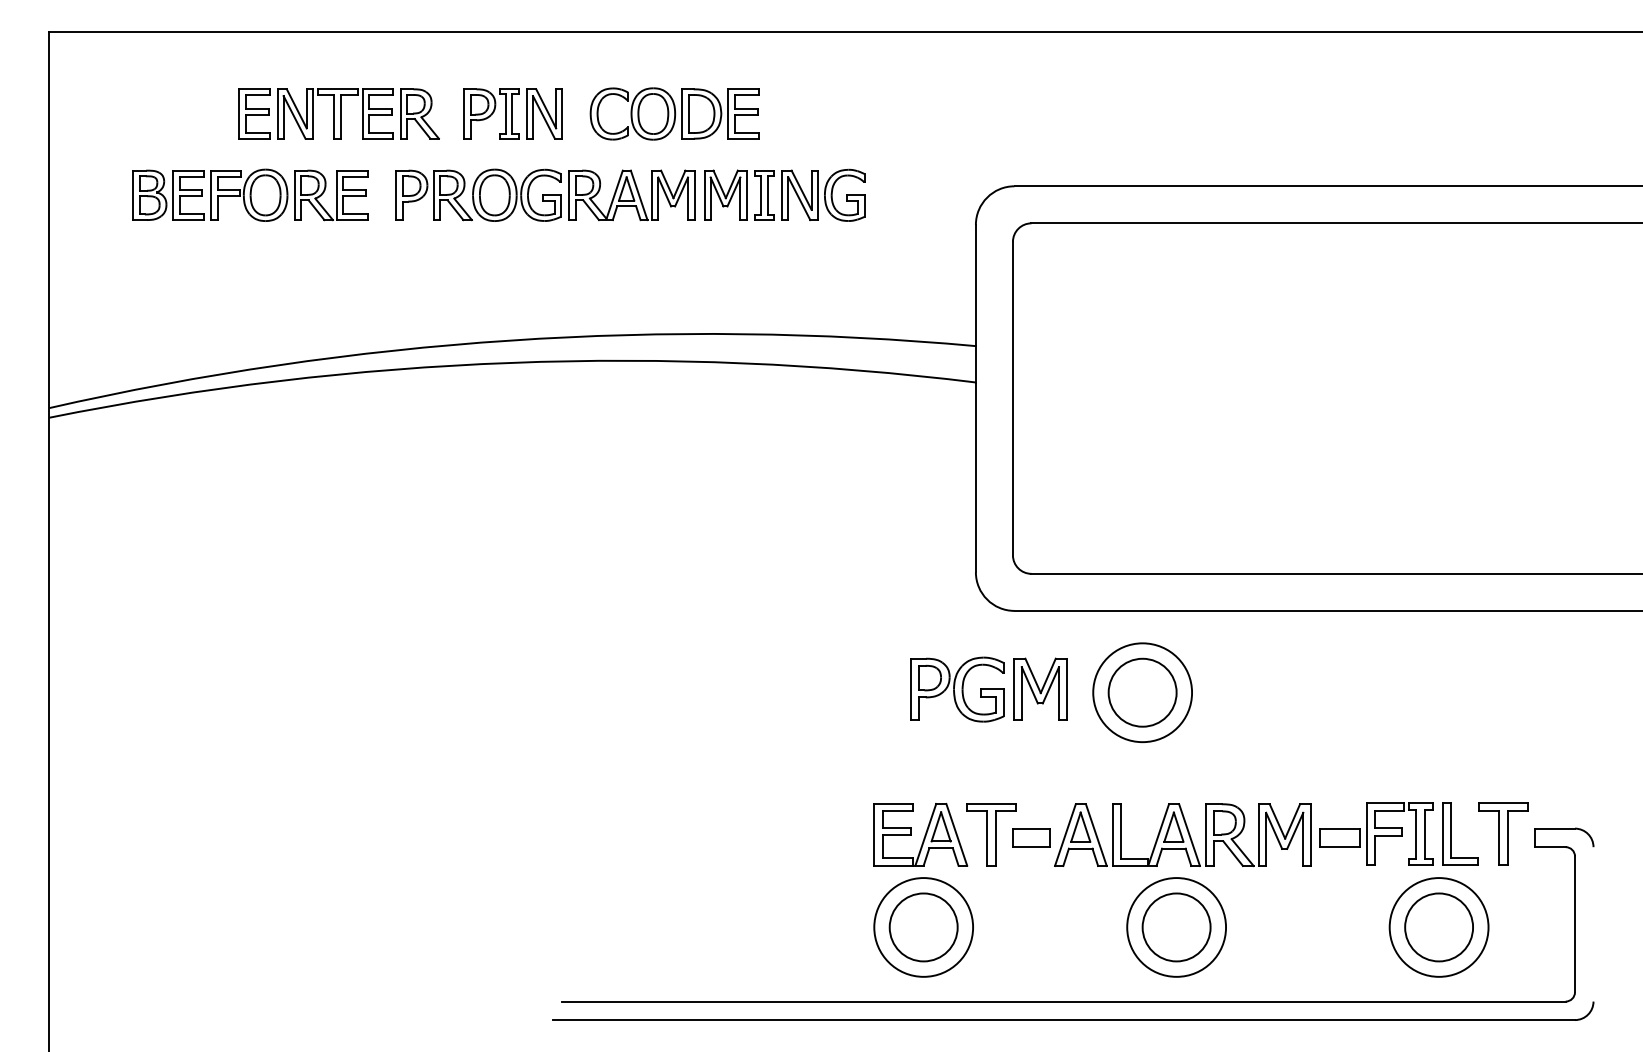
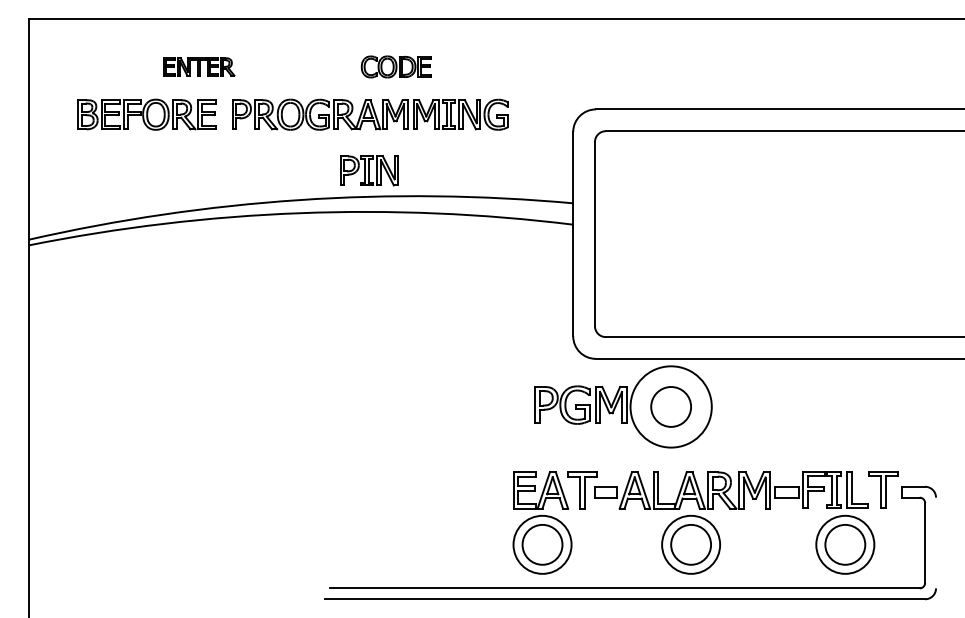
part: (339, 113) -> (199, 66), size x0.6
part: (513, 113) -> (369, 170), moved
part: (675, 113) -> (396, 66), size x0.7
circle: (1143, 691) -> (671, 406), size x1.4

